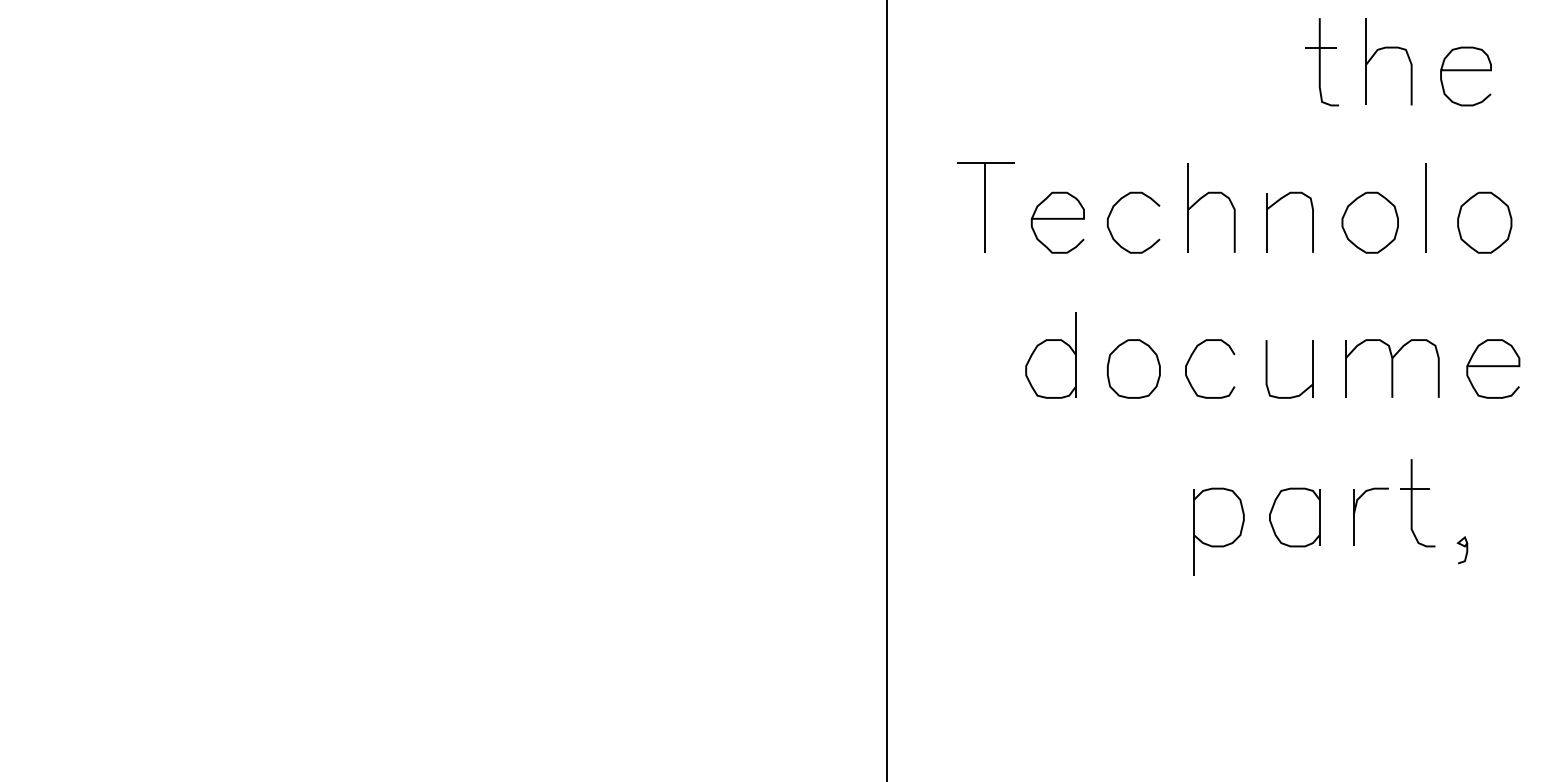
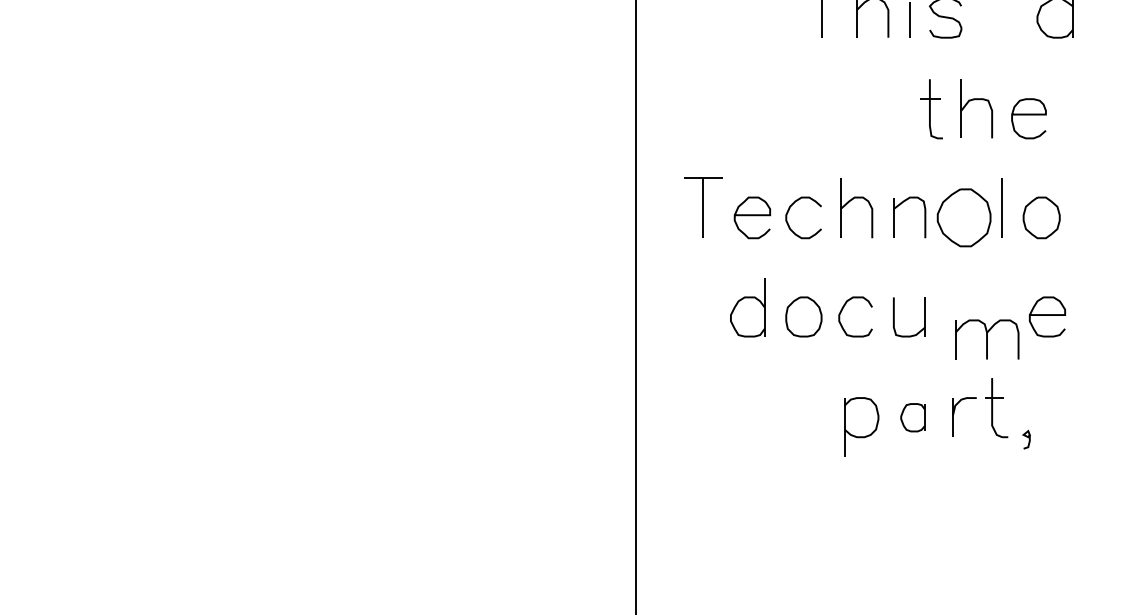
part: (1369, 222) -> (963, 217), size x1.4
part: (1392, 368) -> (987, 339), moved
part: (1294, 517) -> (912, 417), size x0.7

